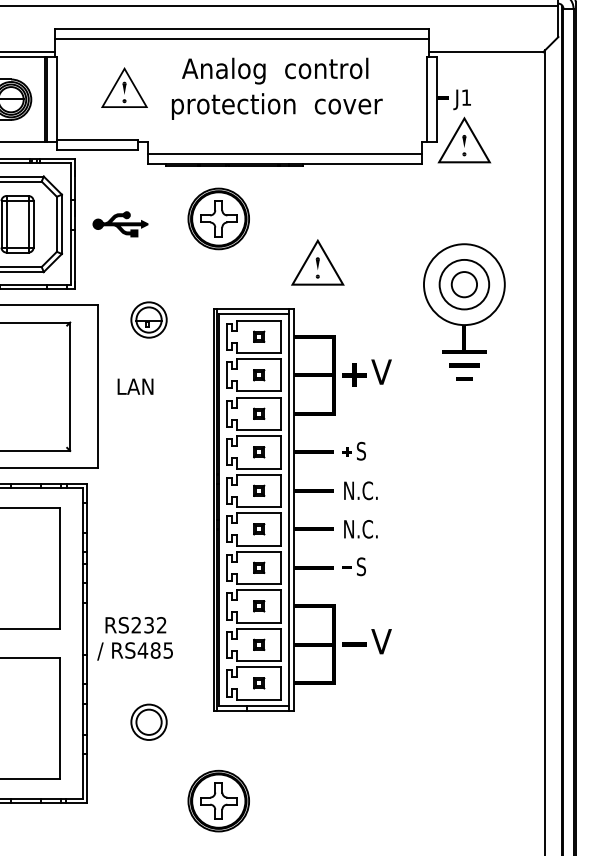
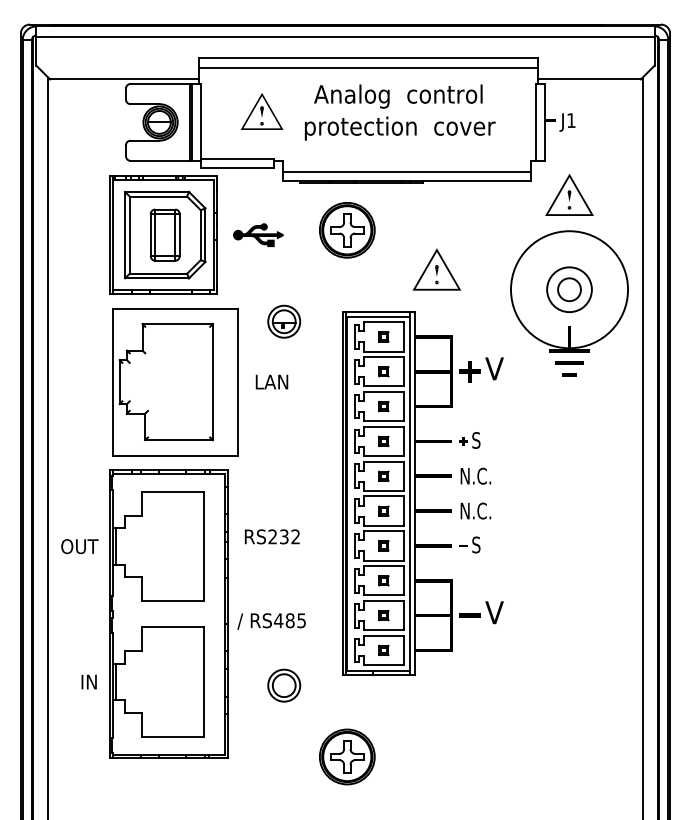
part: (464, 139) -> (569, 194), moved
circle: (464, 284) -> (569, 289), size x1.6
text: (136, 624) -> (272, 536), moved

